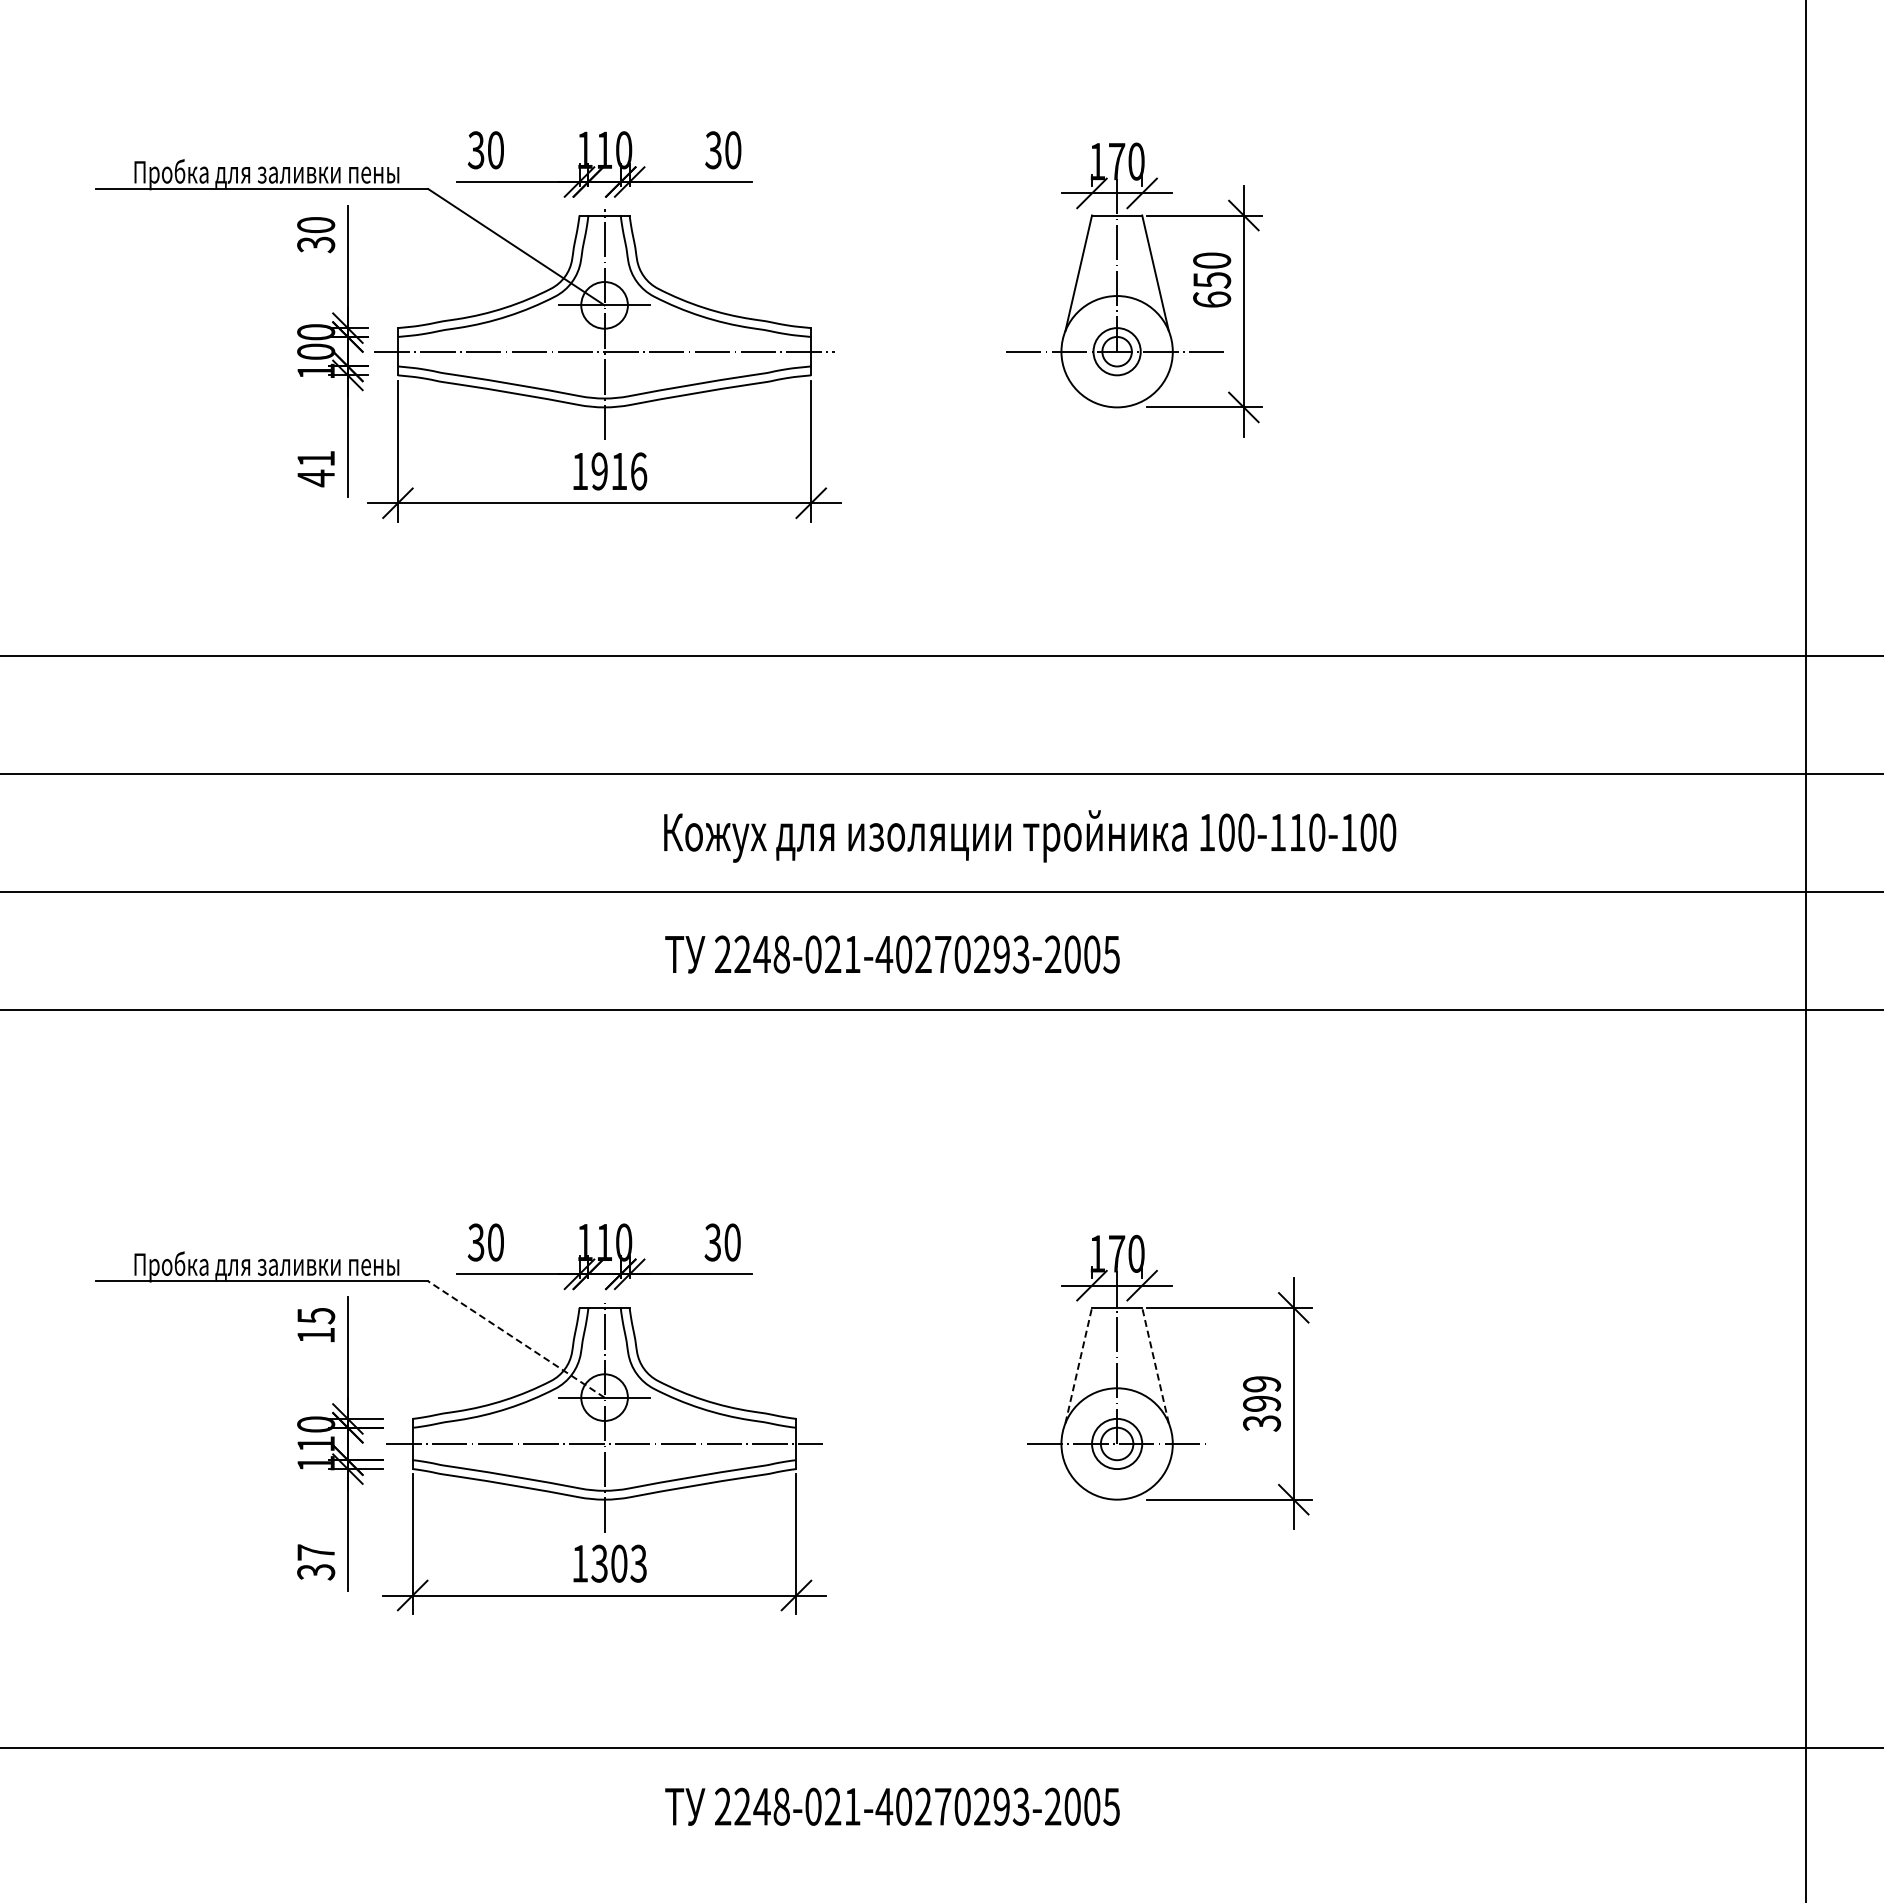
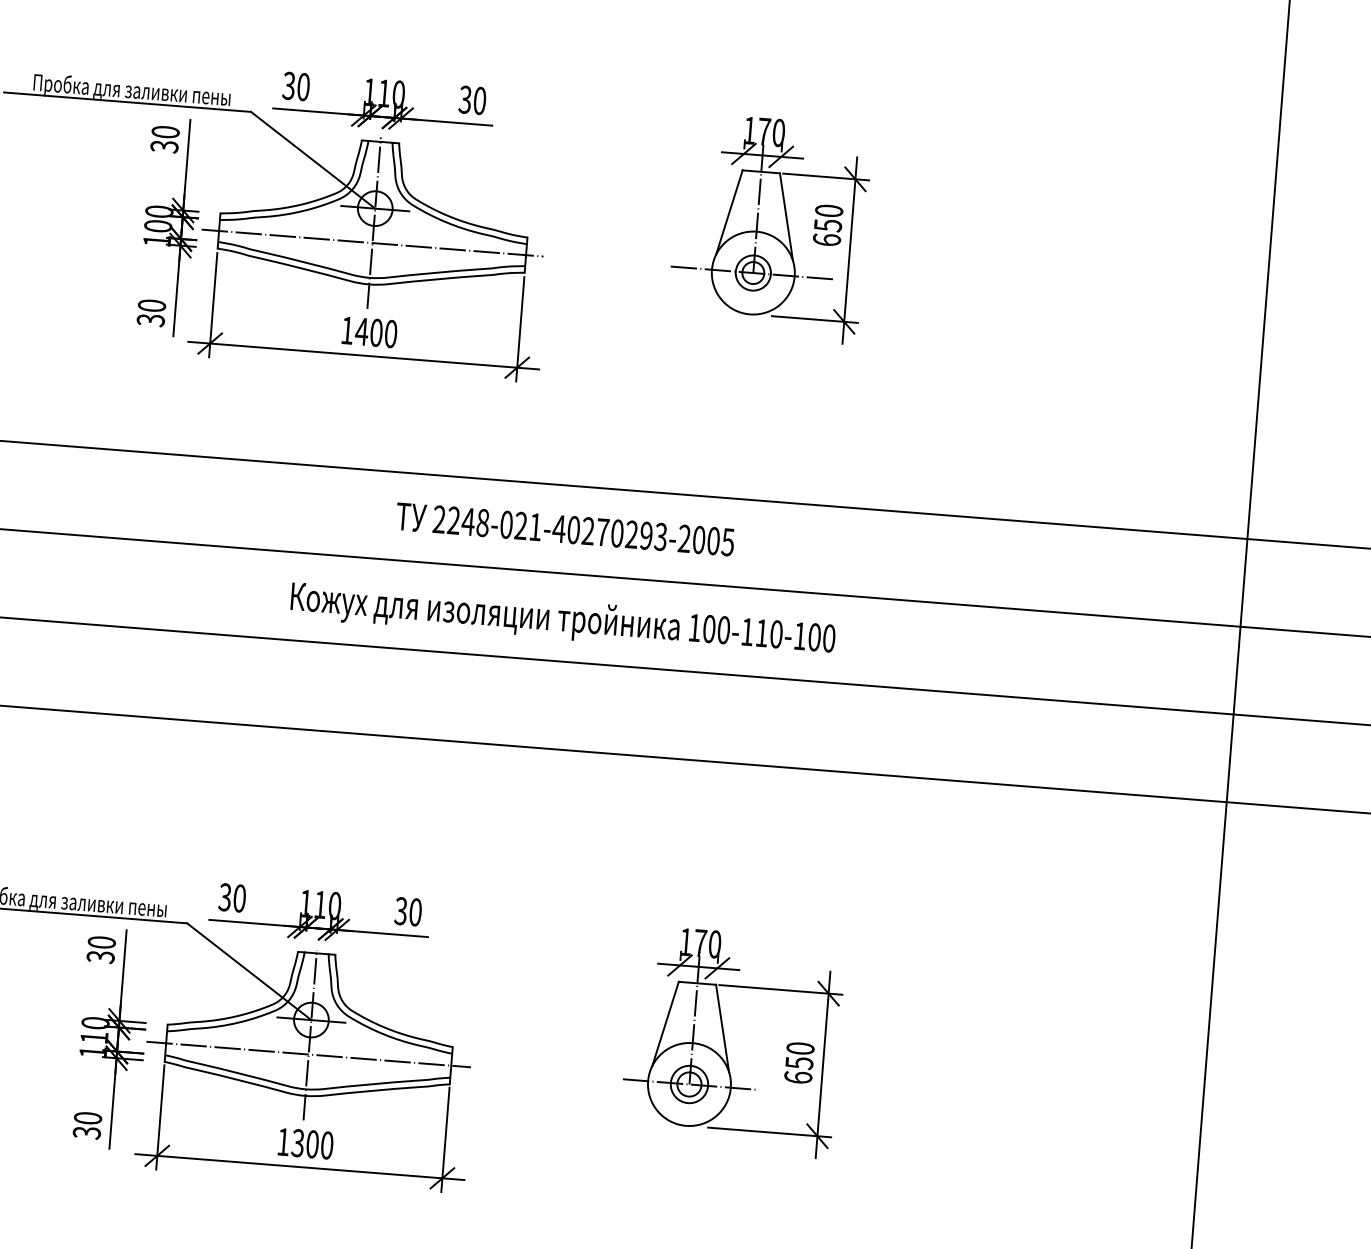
text: (316, 468) -> (151, 313), 41 -> 30
text: (618, 471) -> (375, 332), 1916 -> 1400
text: (1030, 836) -> (563, 620), moved
text: (892, 954) -> (565, 529), moved
text: (316, 1325) -> (101, 949), 15 -> 30
line: (516, 1339) -> (249, 971), dashed -> solid
line: (1078, 1365) -> (665, 1023), dashed -> solid
line: (1155, 1365) -> (722, 1028), dashed -> solid
text: (1262, 1403) -> (799, 1062), 399 -> 650
text: (316, 1552) -> (88, 1118), 37 -> 30
text: (638, 1563) -> (326, 1145), 1303 -> 1300

